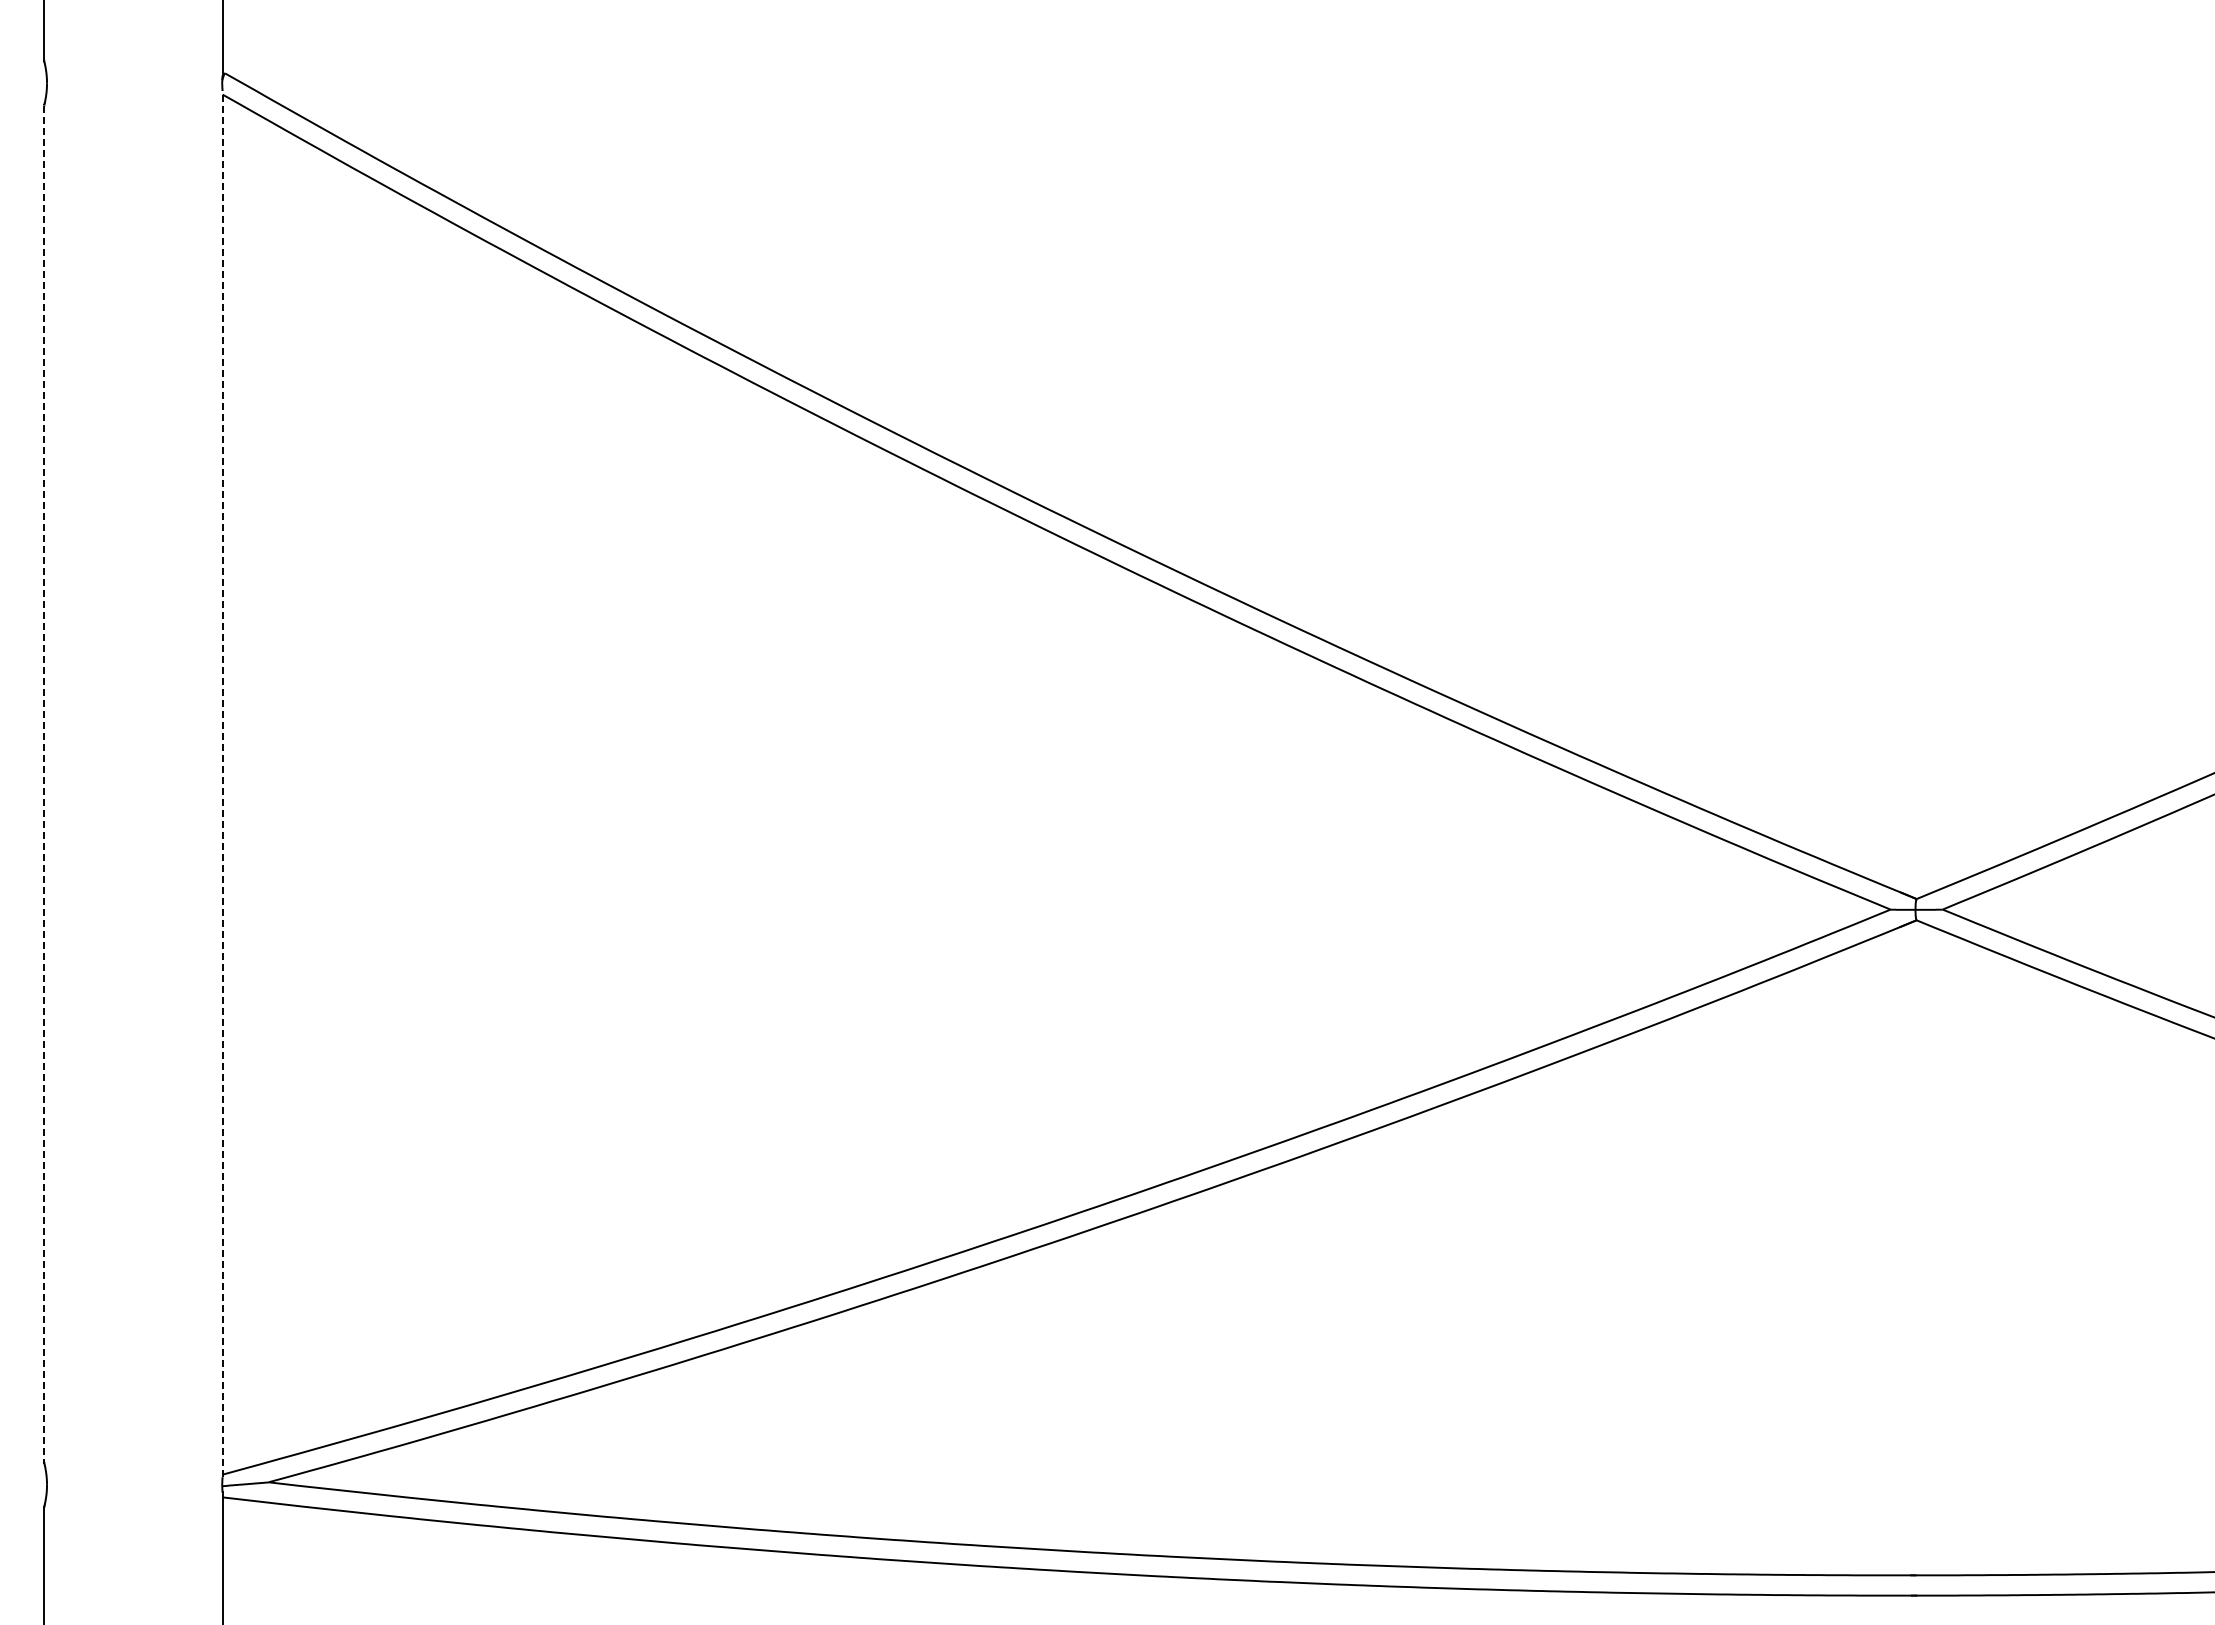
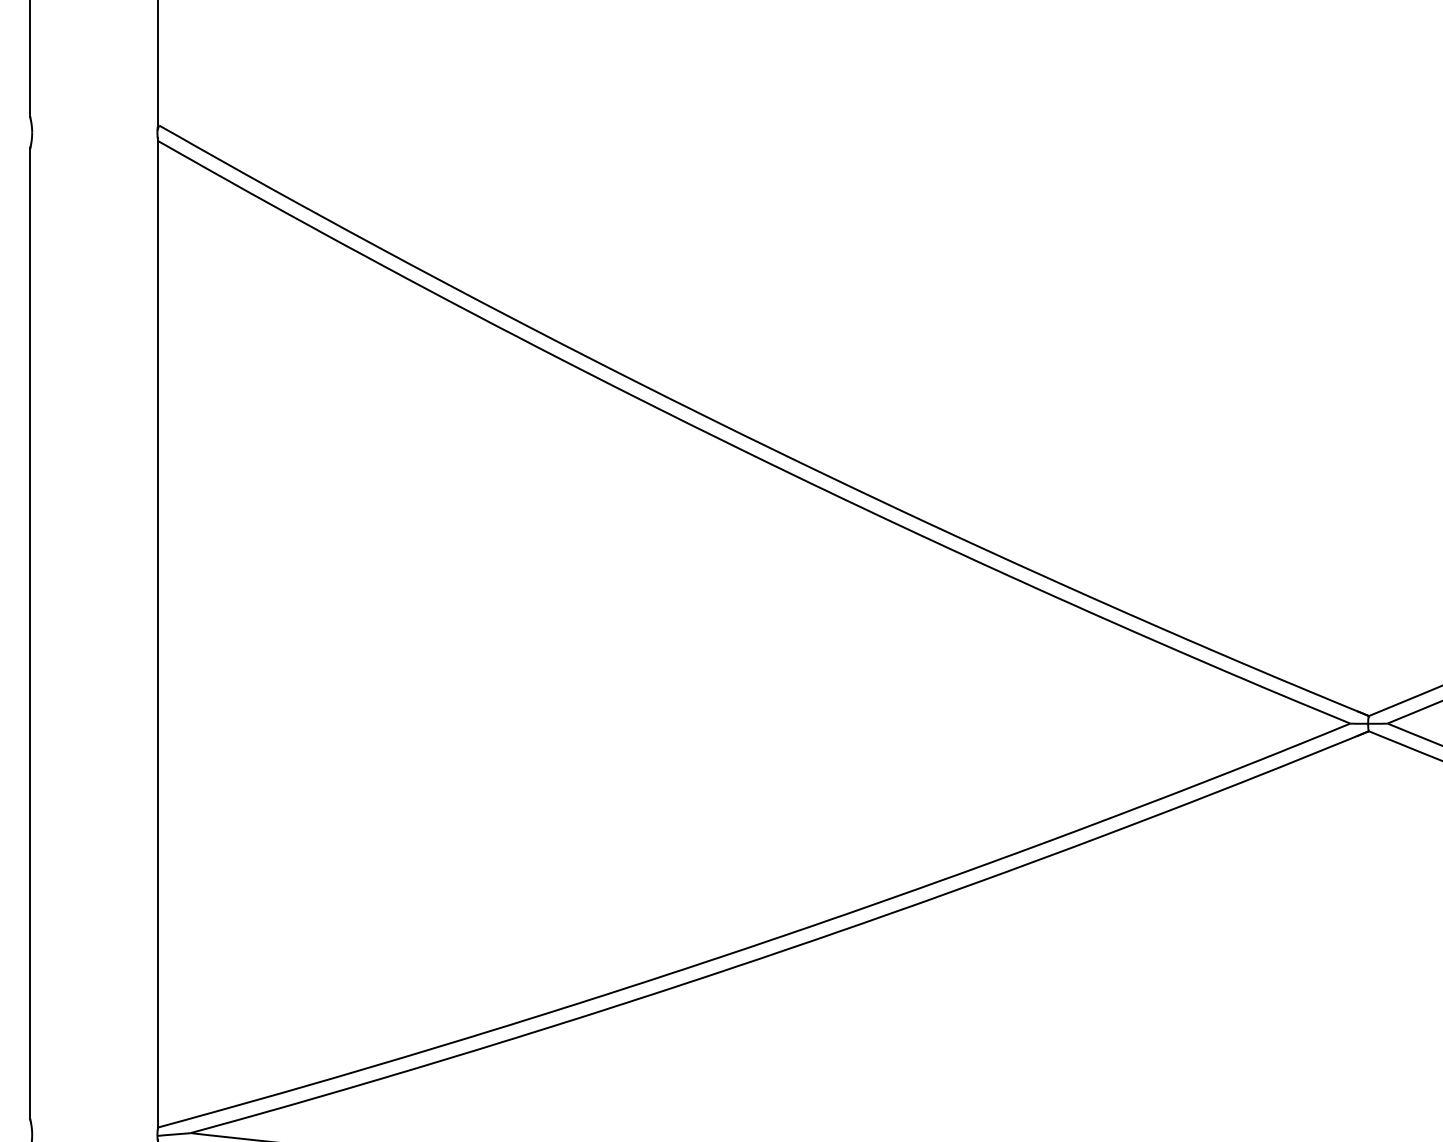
line: (222, 783) -> (157, 633), dashed -> solid
line: (44, 784) -> (30, 634), dashed -> solid

